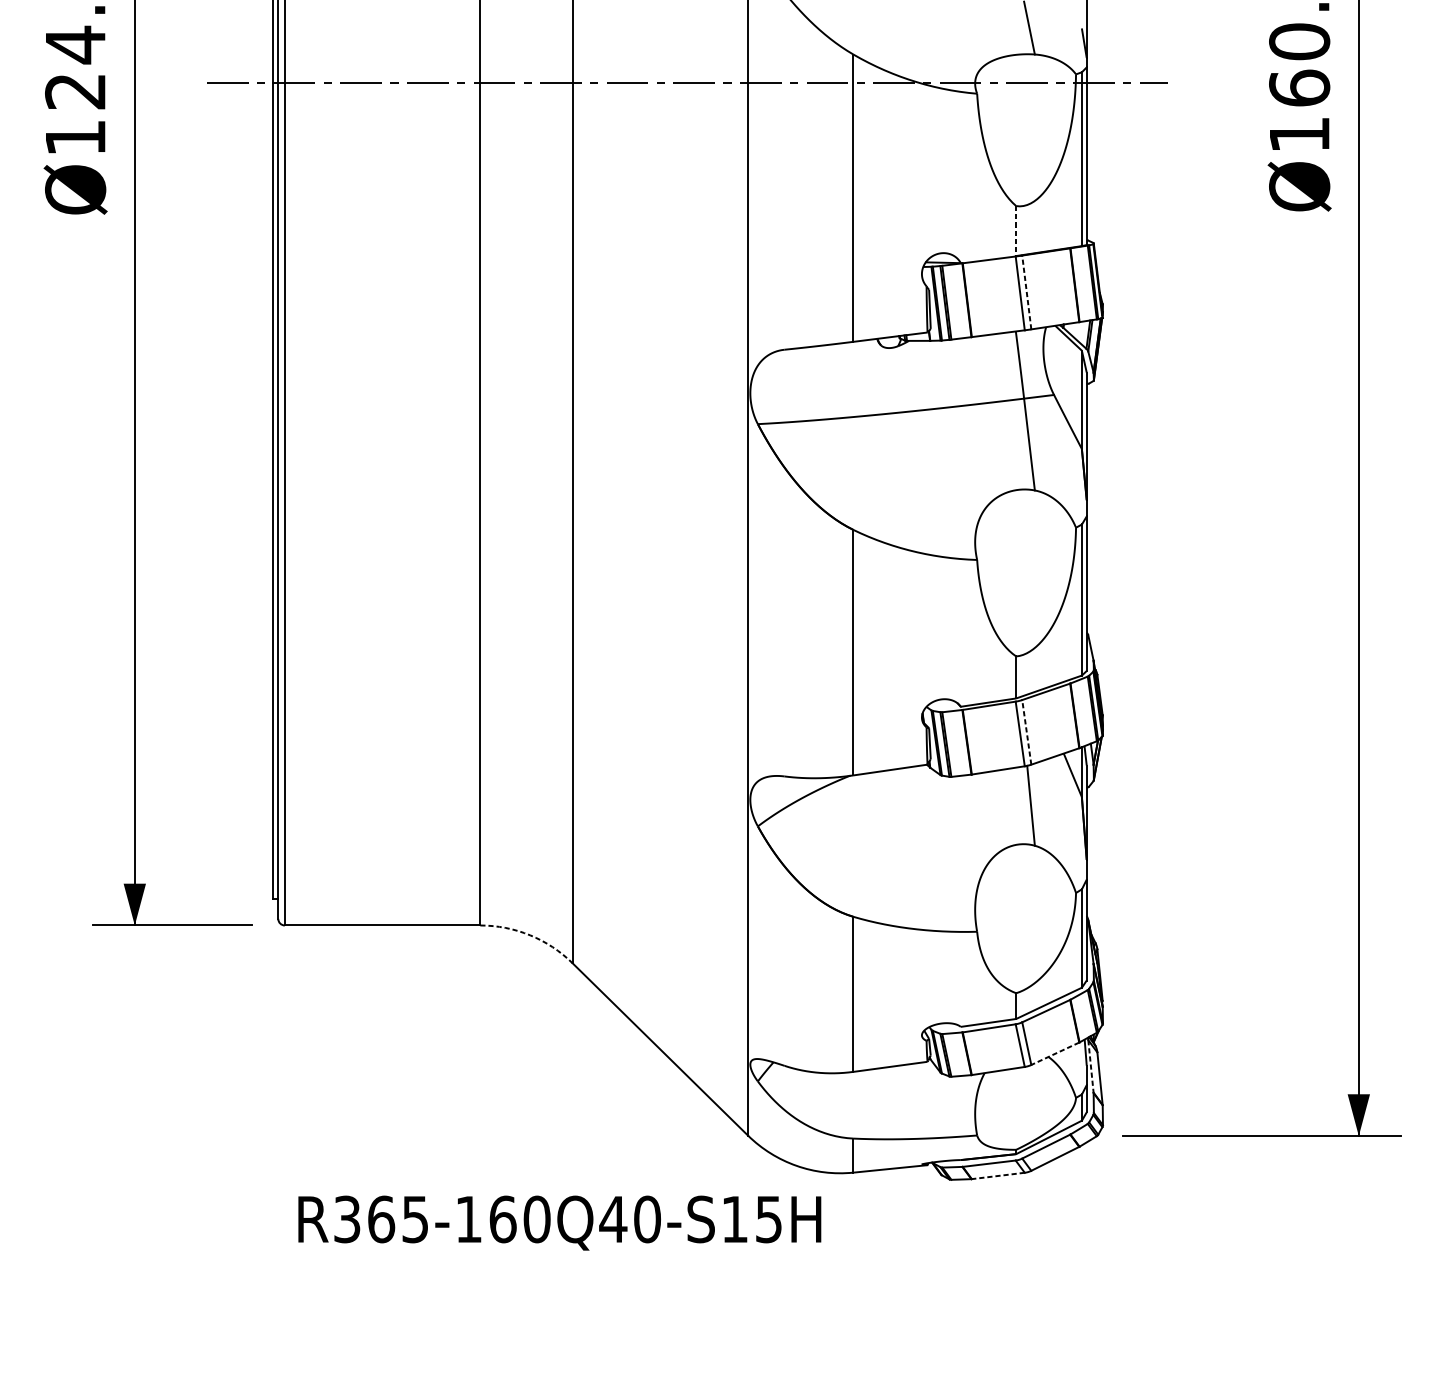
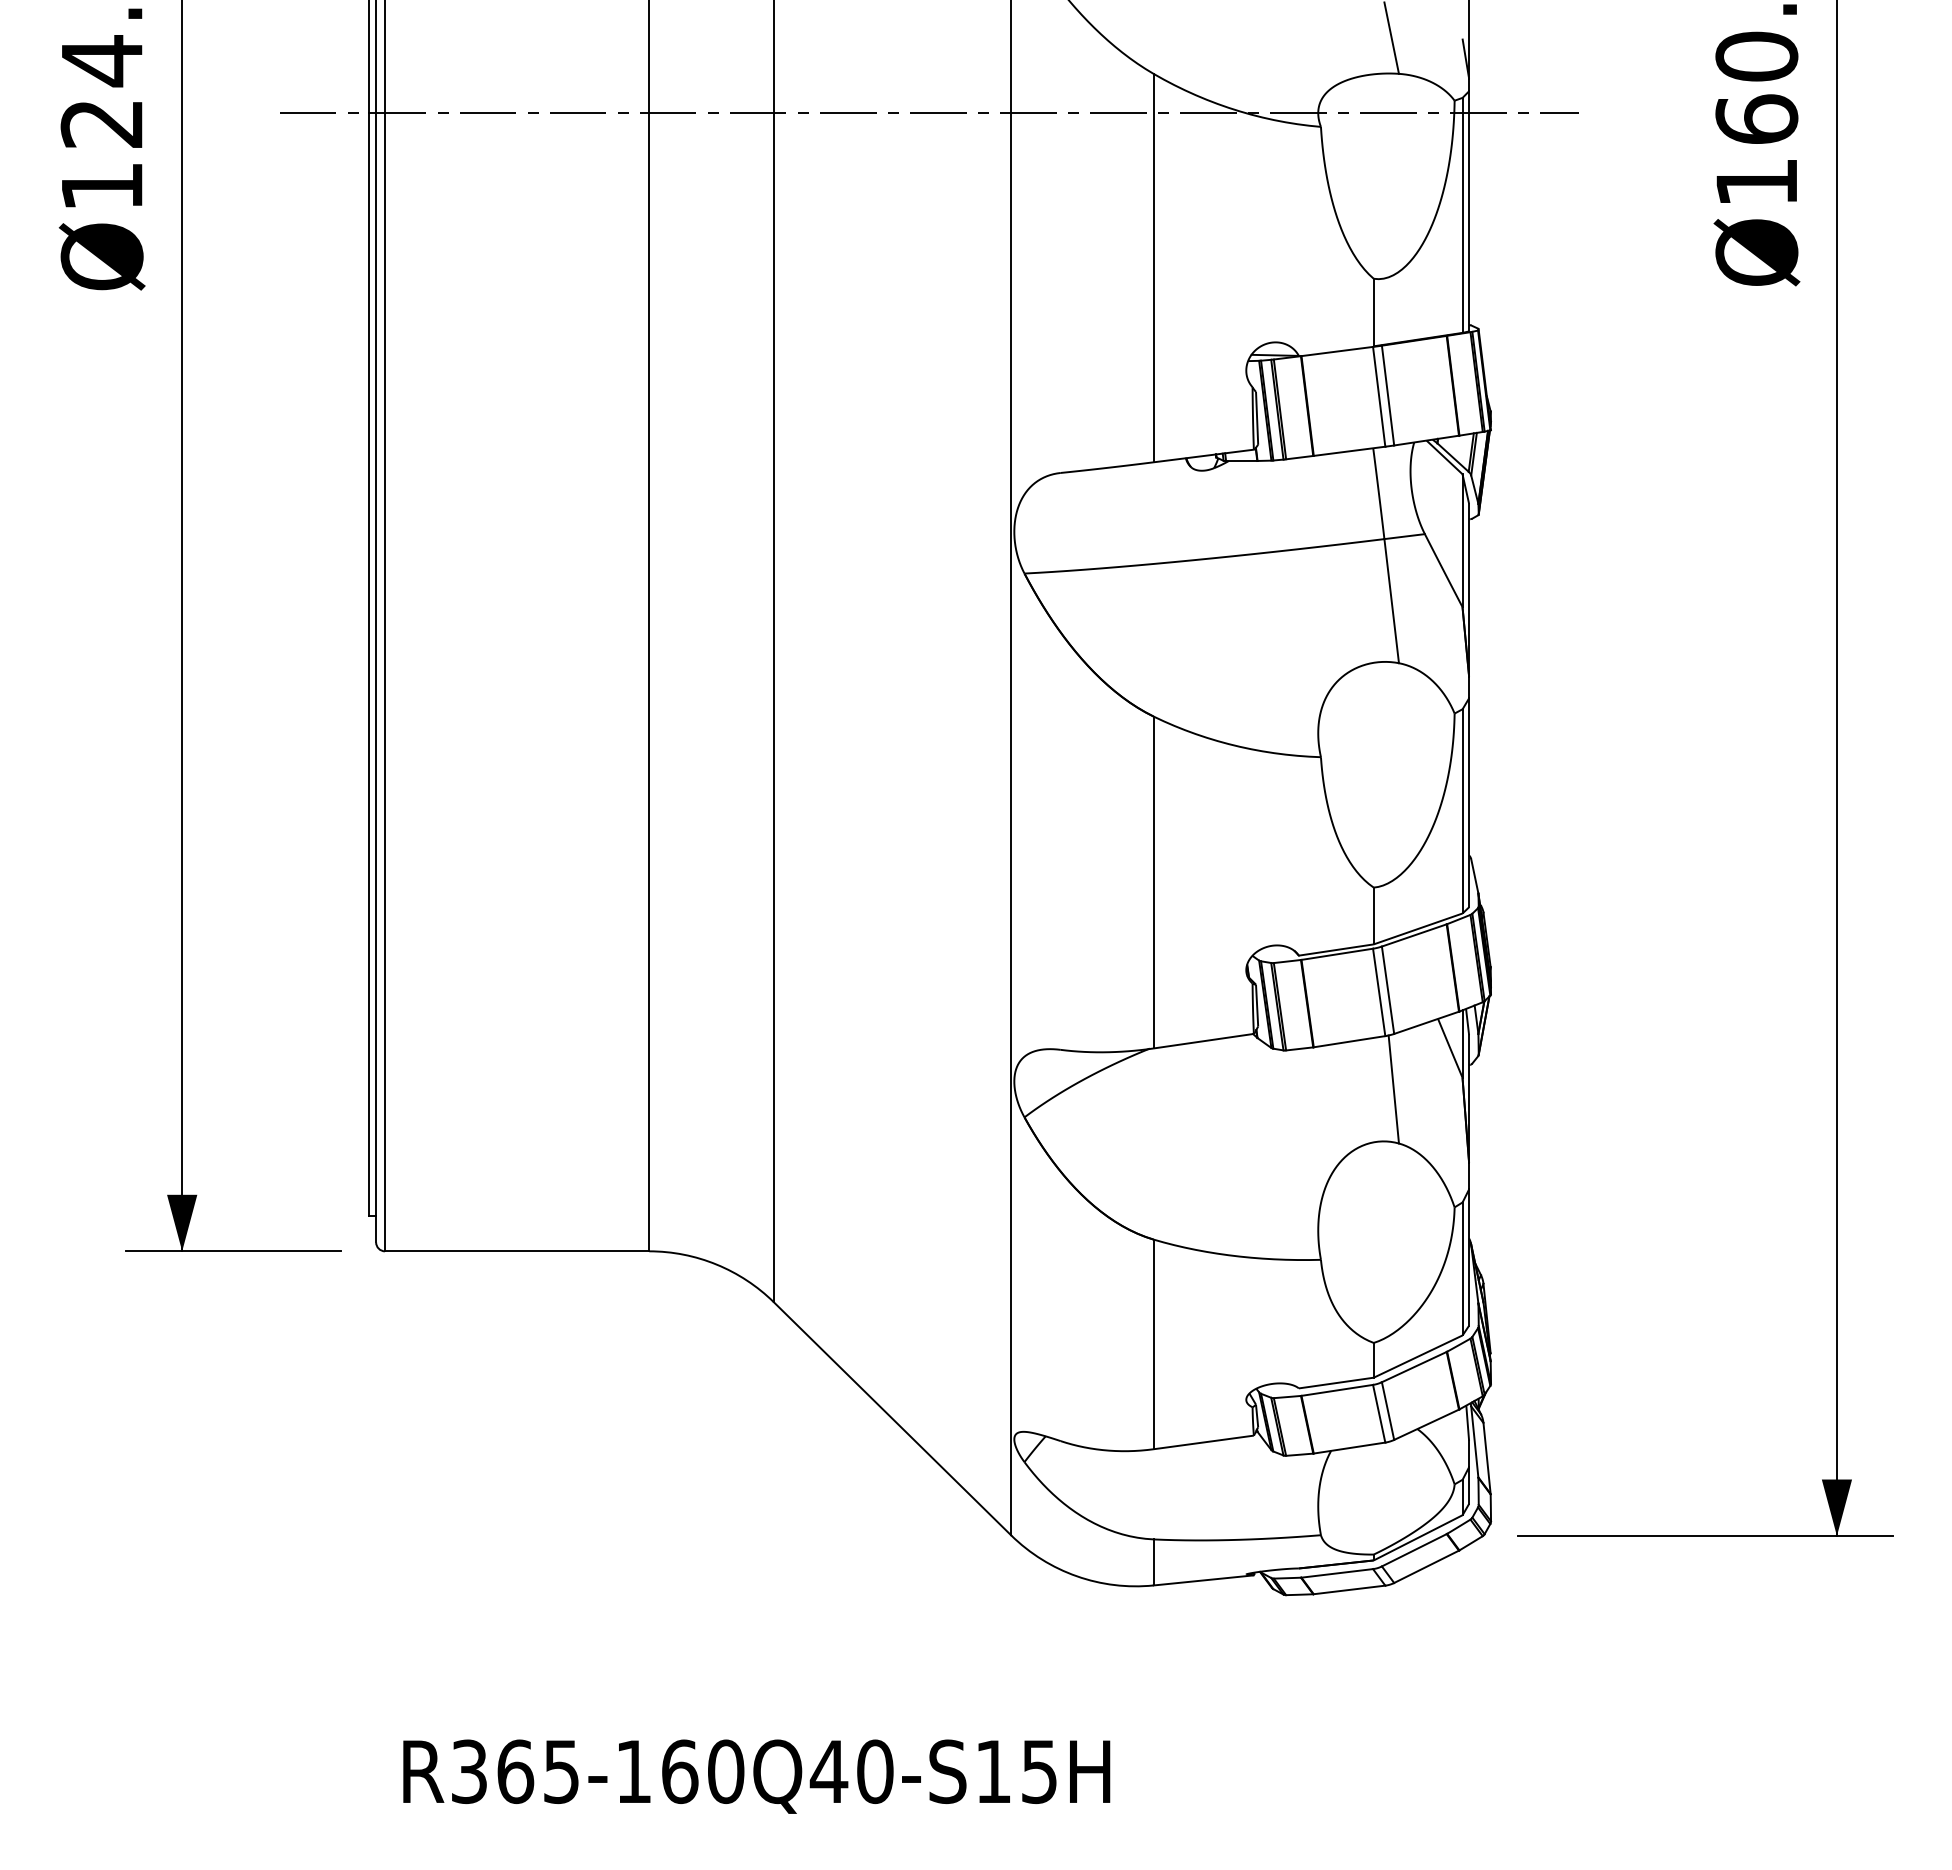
line: (1016, 231) -> (1373, 312), dashed -> solid
line: (1026, 292) -> (1387, 395), dashed -> solid
line: (1026, 731) -> (1387, 989), dashed -> solid
arc: (530, 935) -> (716, 1264), dashed -> solid
line: (1055, 1053) -> (1426, 1424), dashed -> solid
line: (1090, 1066) -> (1474, 1441), dashed -> solid
line: (998, 1175) -> (1349, 1589), dashed -> solid
text: (559, 1222) -> (756, 1776), moved

